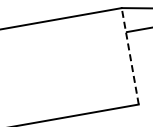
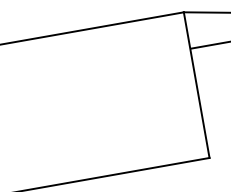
line: (130, 56) -> (197, 85), dashed -> solid

